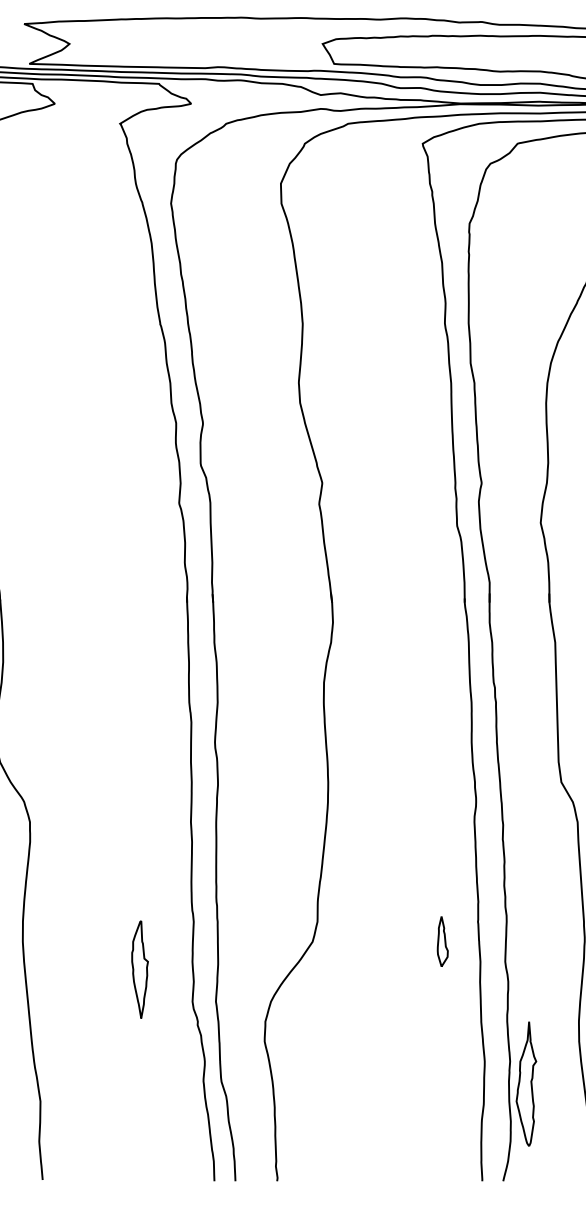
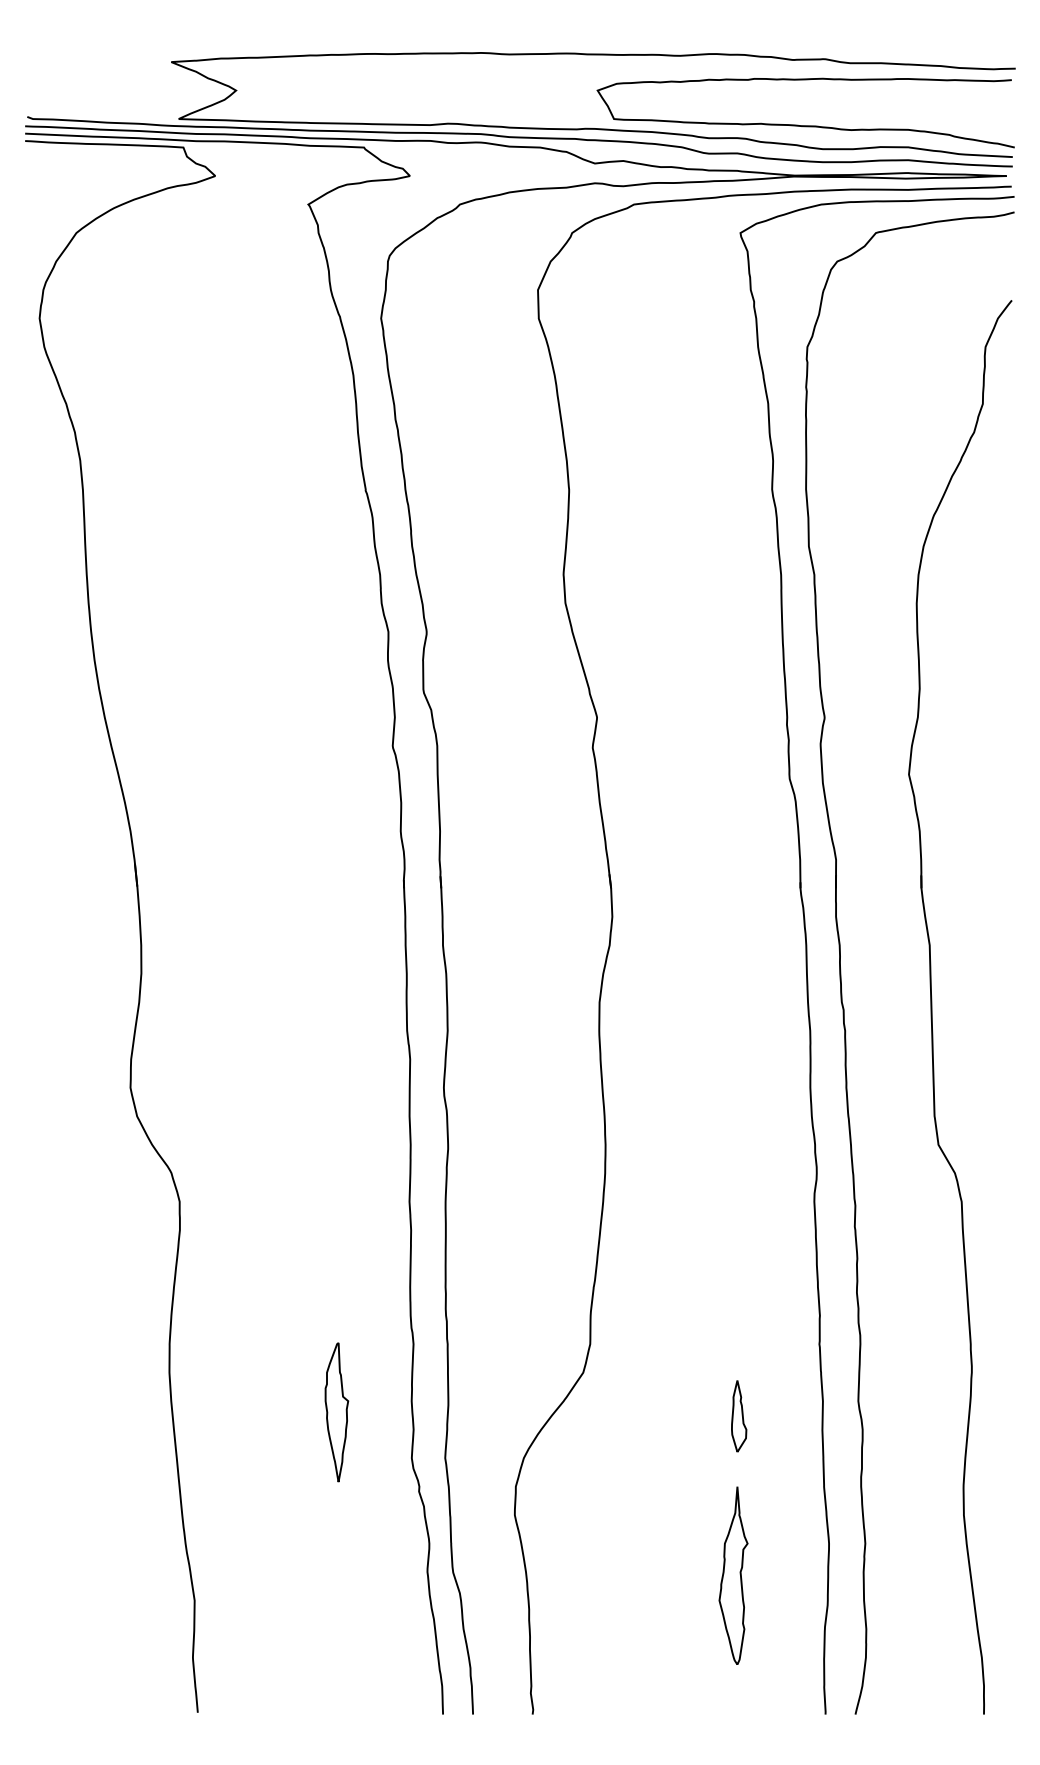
part: (443, 941) -> (739, 1416), moved
part: (526, 1083) -> (733, 1575), moved

